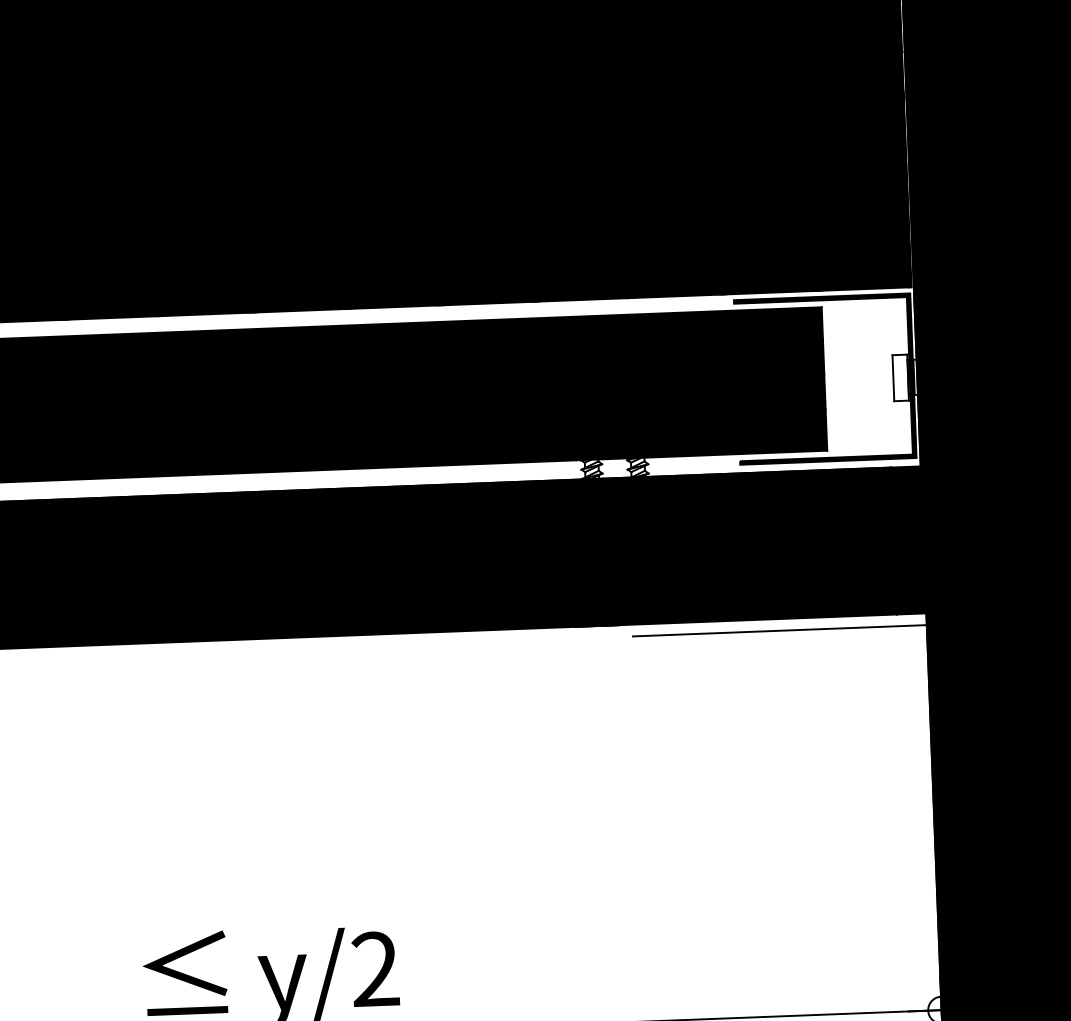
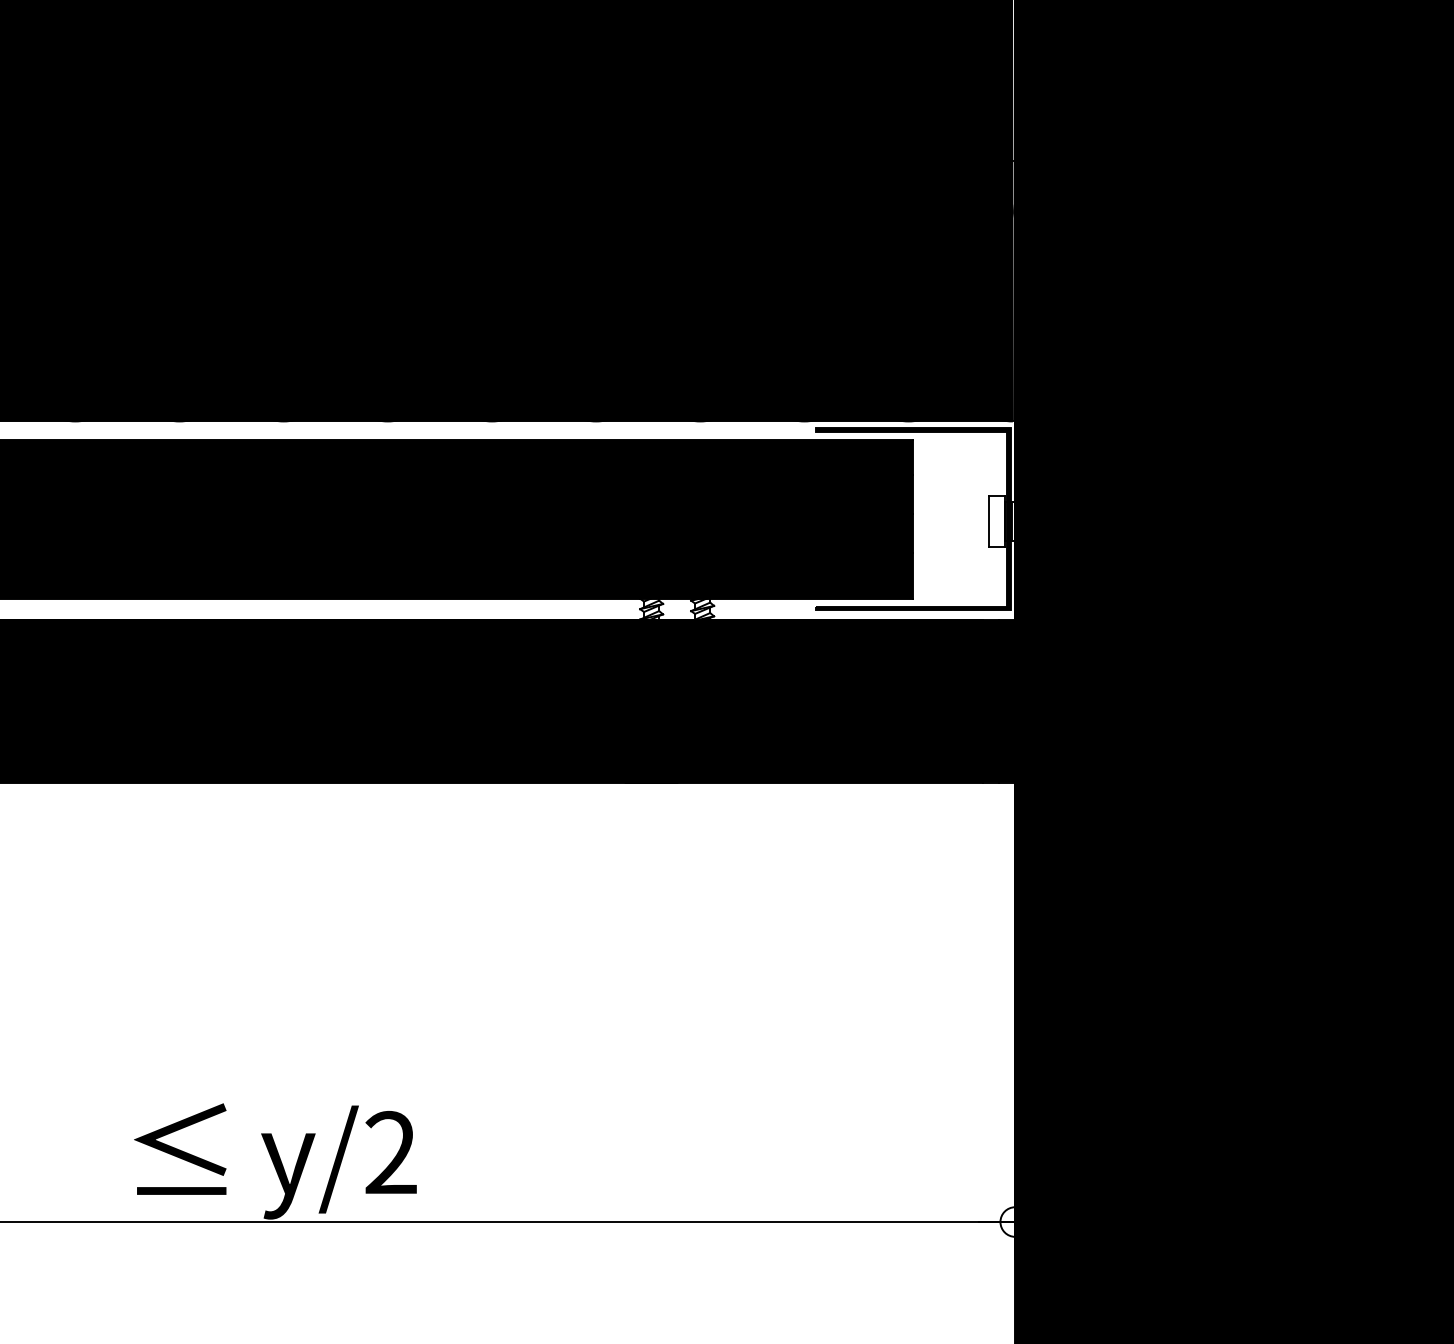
line: (779, 630) -> (852, 795), removed

